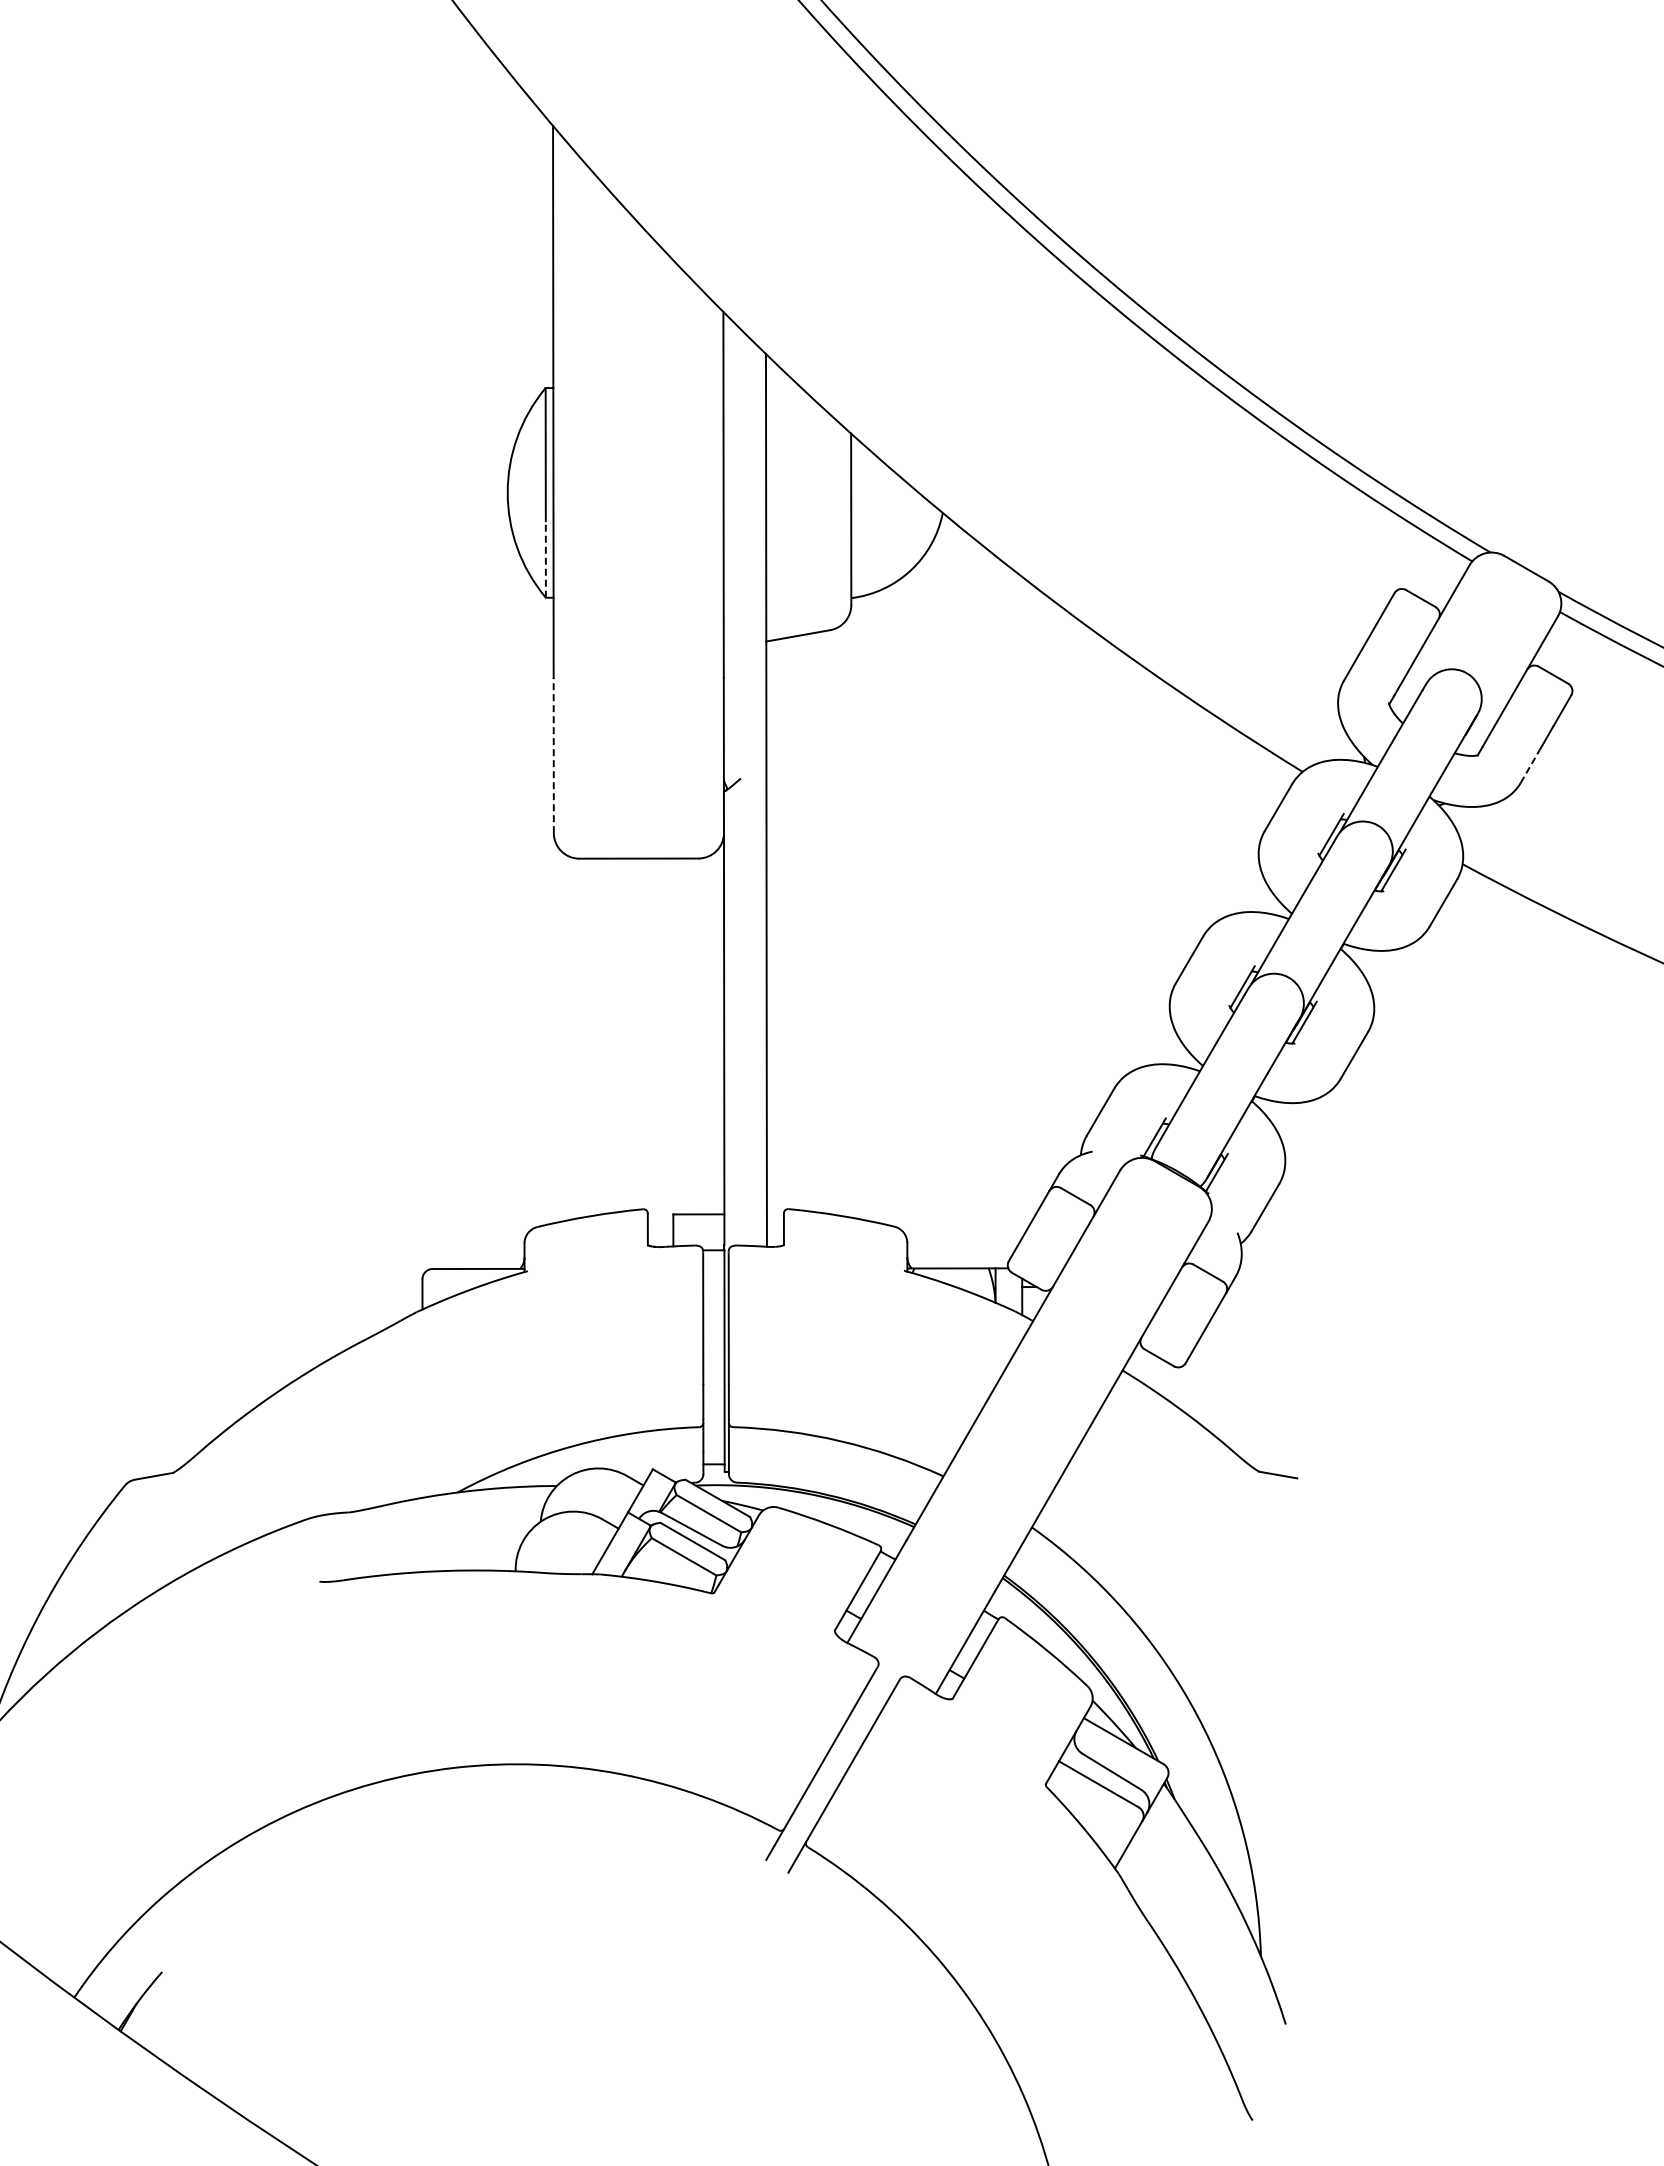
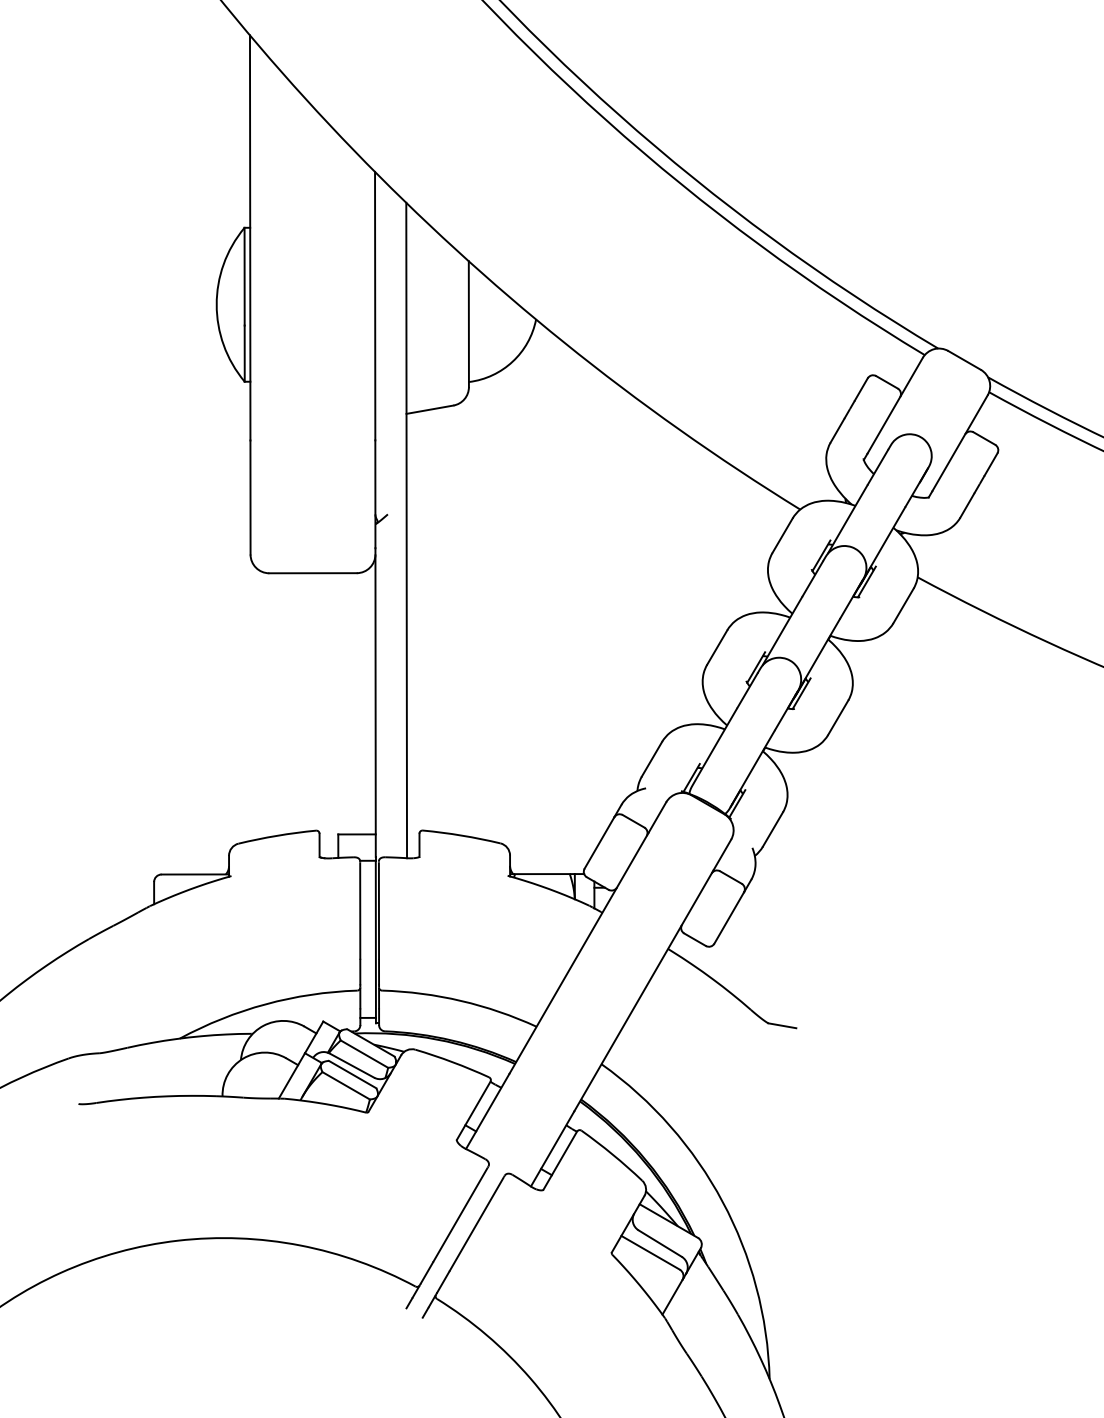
line: (545, 558) -> (244, 352), dashed -> solid
line: (553, 755) -> (250, 497), dashed -> solid
line: (1530, 766) -> (967, 505), dashed -> solid

